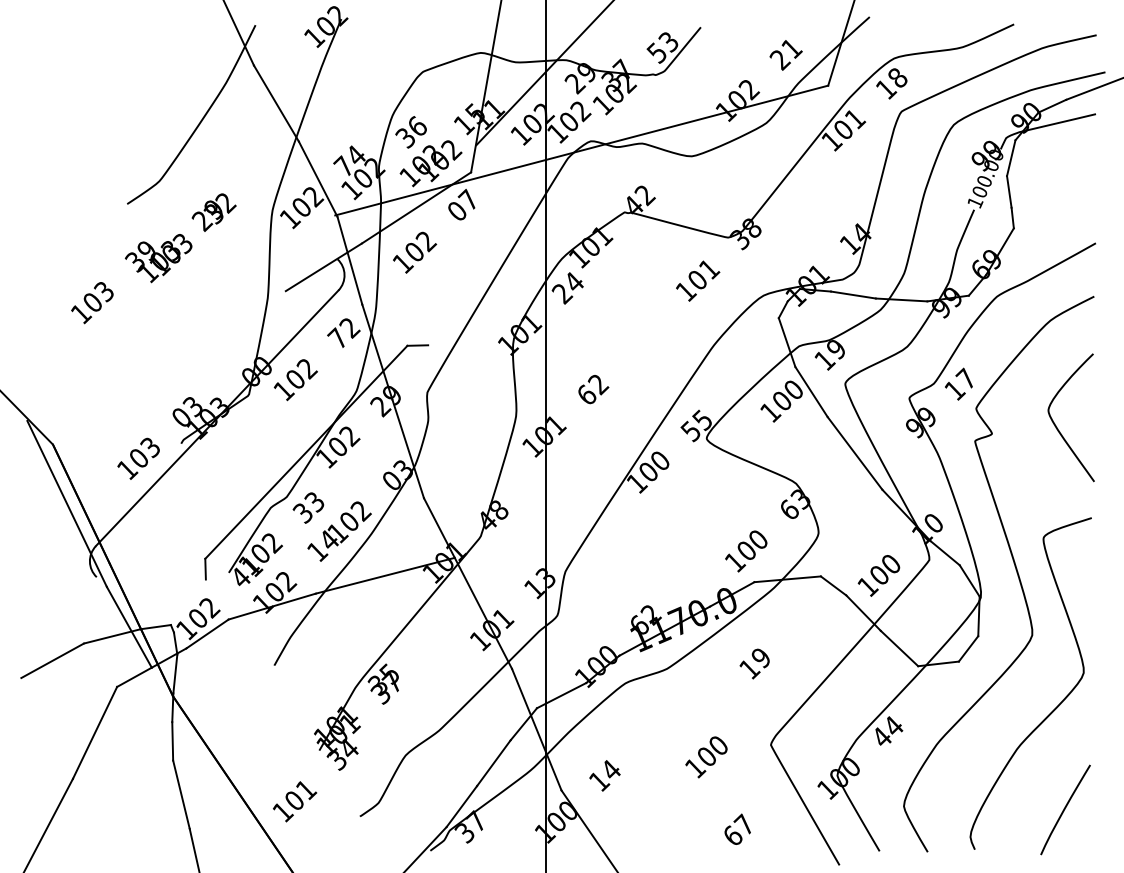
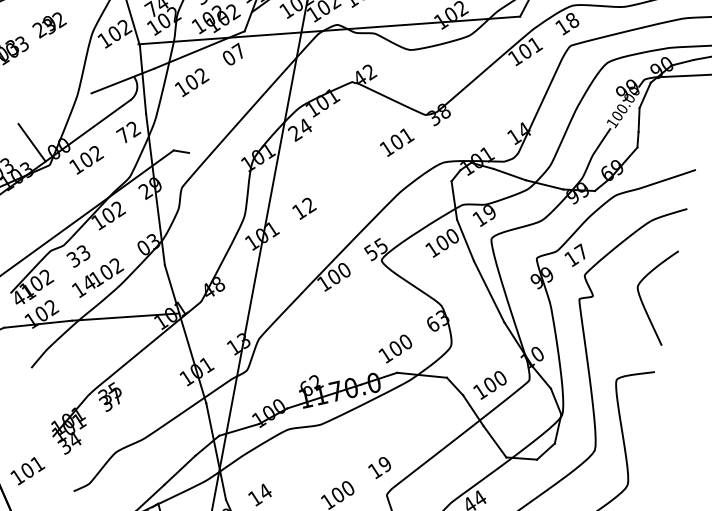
line: (219, 370) -> (31, 142), added
text: (586, 394) -> (299, 211), 62 -> 12
text: (754, 663) -> (379, 467), moved

